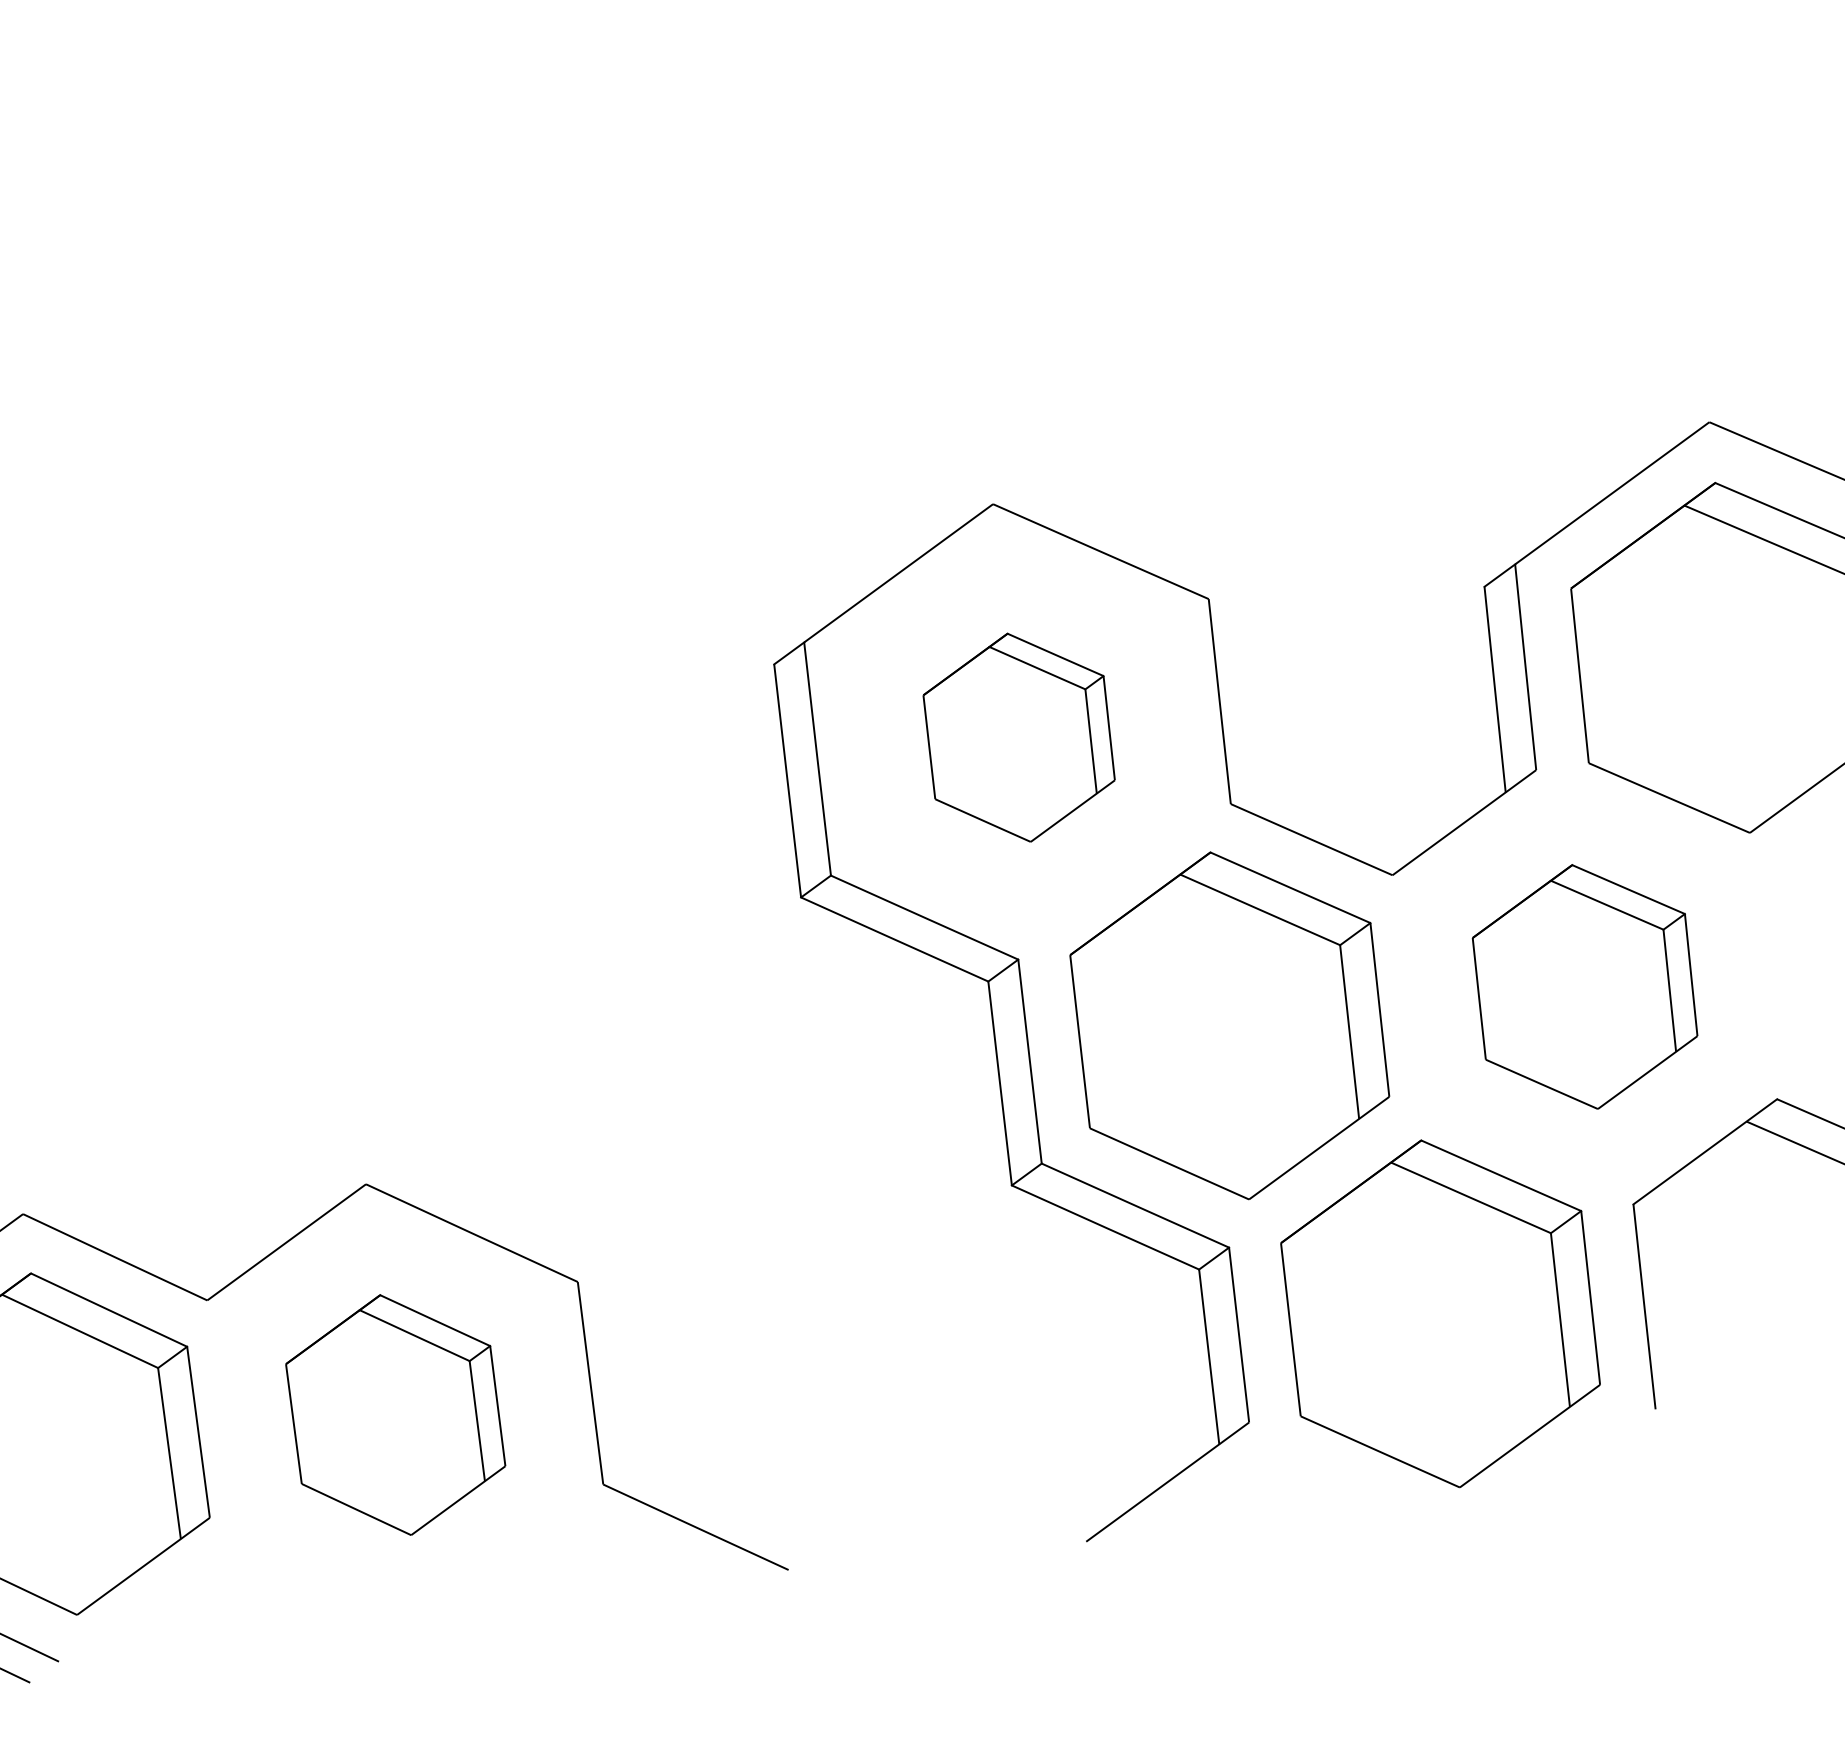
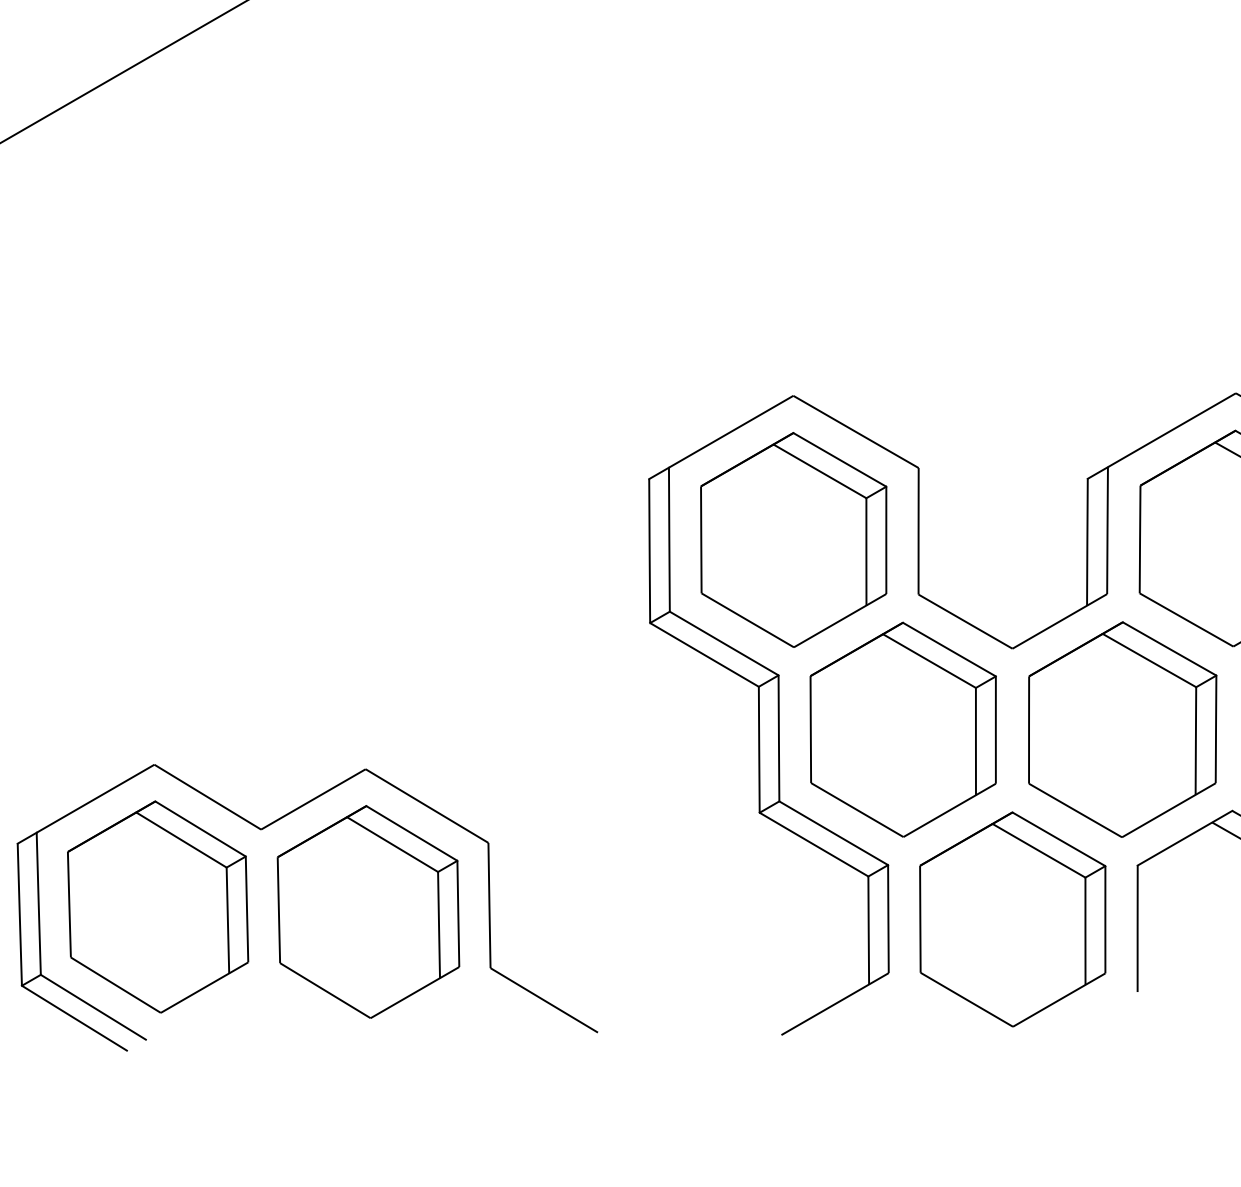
part: (1018, 736) -> (793, 539), size x1.67
part: (1584, 986) -> (1122, 729), size x1.43
part: (395, 1414) -> (368, 911), size x1.43

